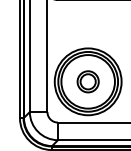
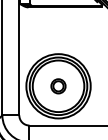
part: (87, 81) -> (57, 85), size x0.7

